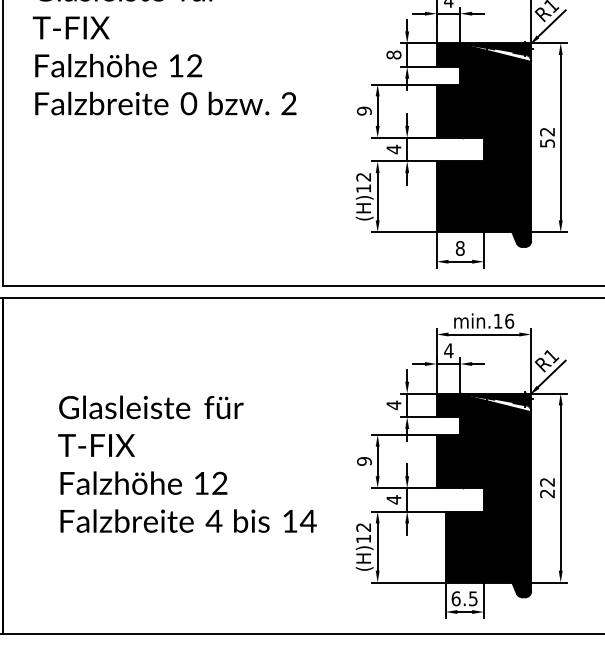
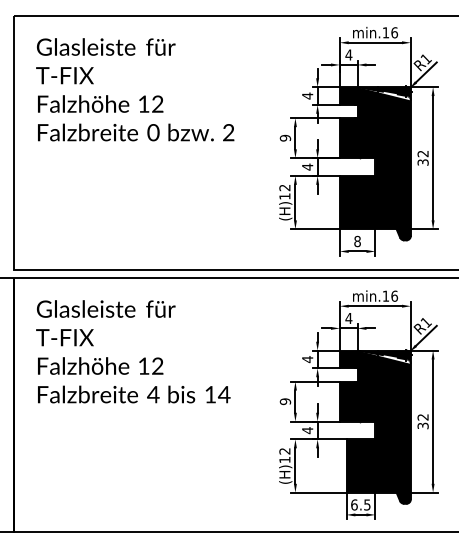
text: (393, 55) -> (307, 96), 8 -> 4
text: (545, 143) -> (421, 162), 52 -> 32
text: (187, 463) -> (133, 351), moved
text: (547, 493) -> (423, 425), 22 -> 32

